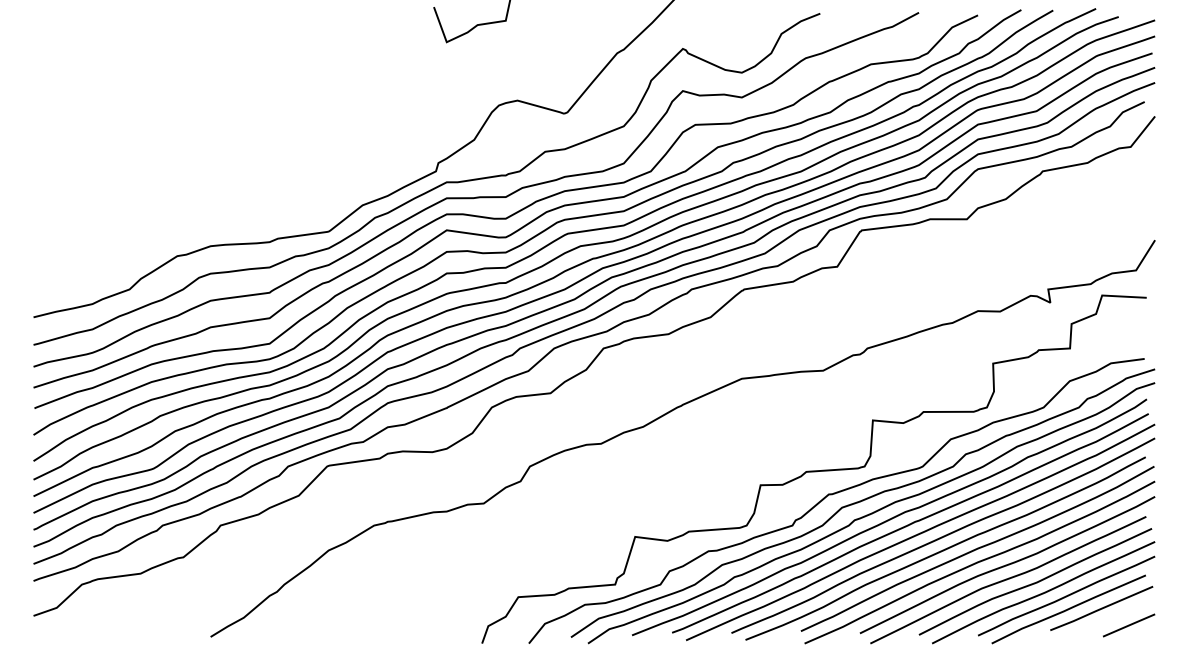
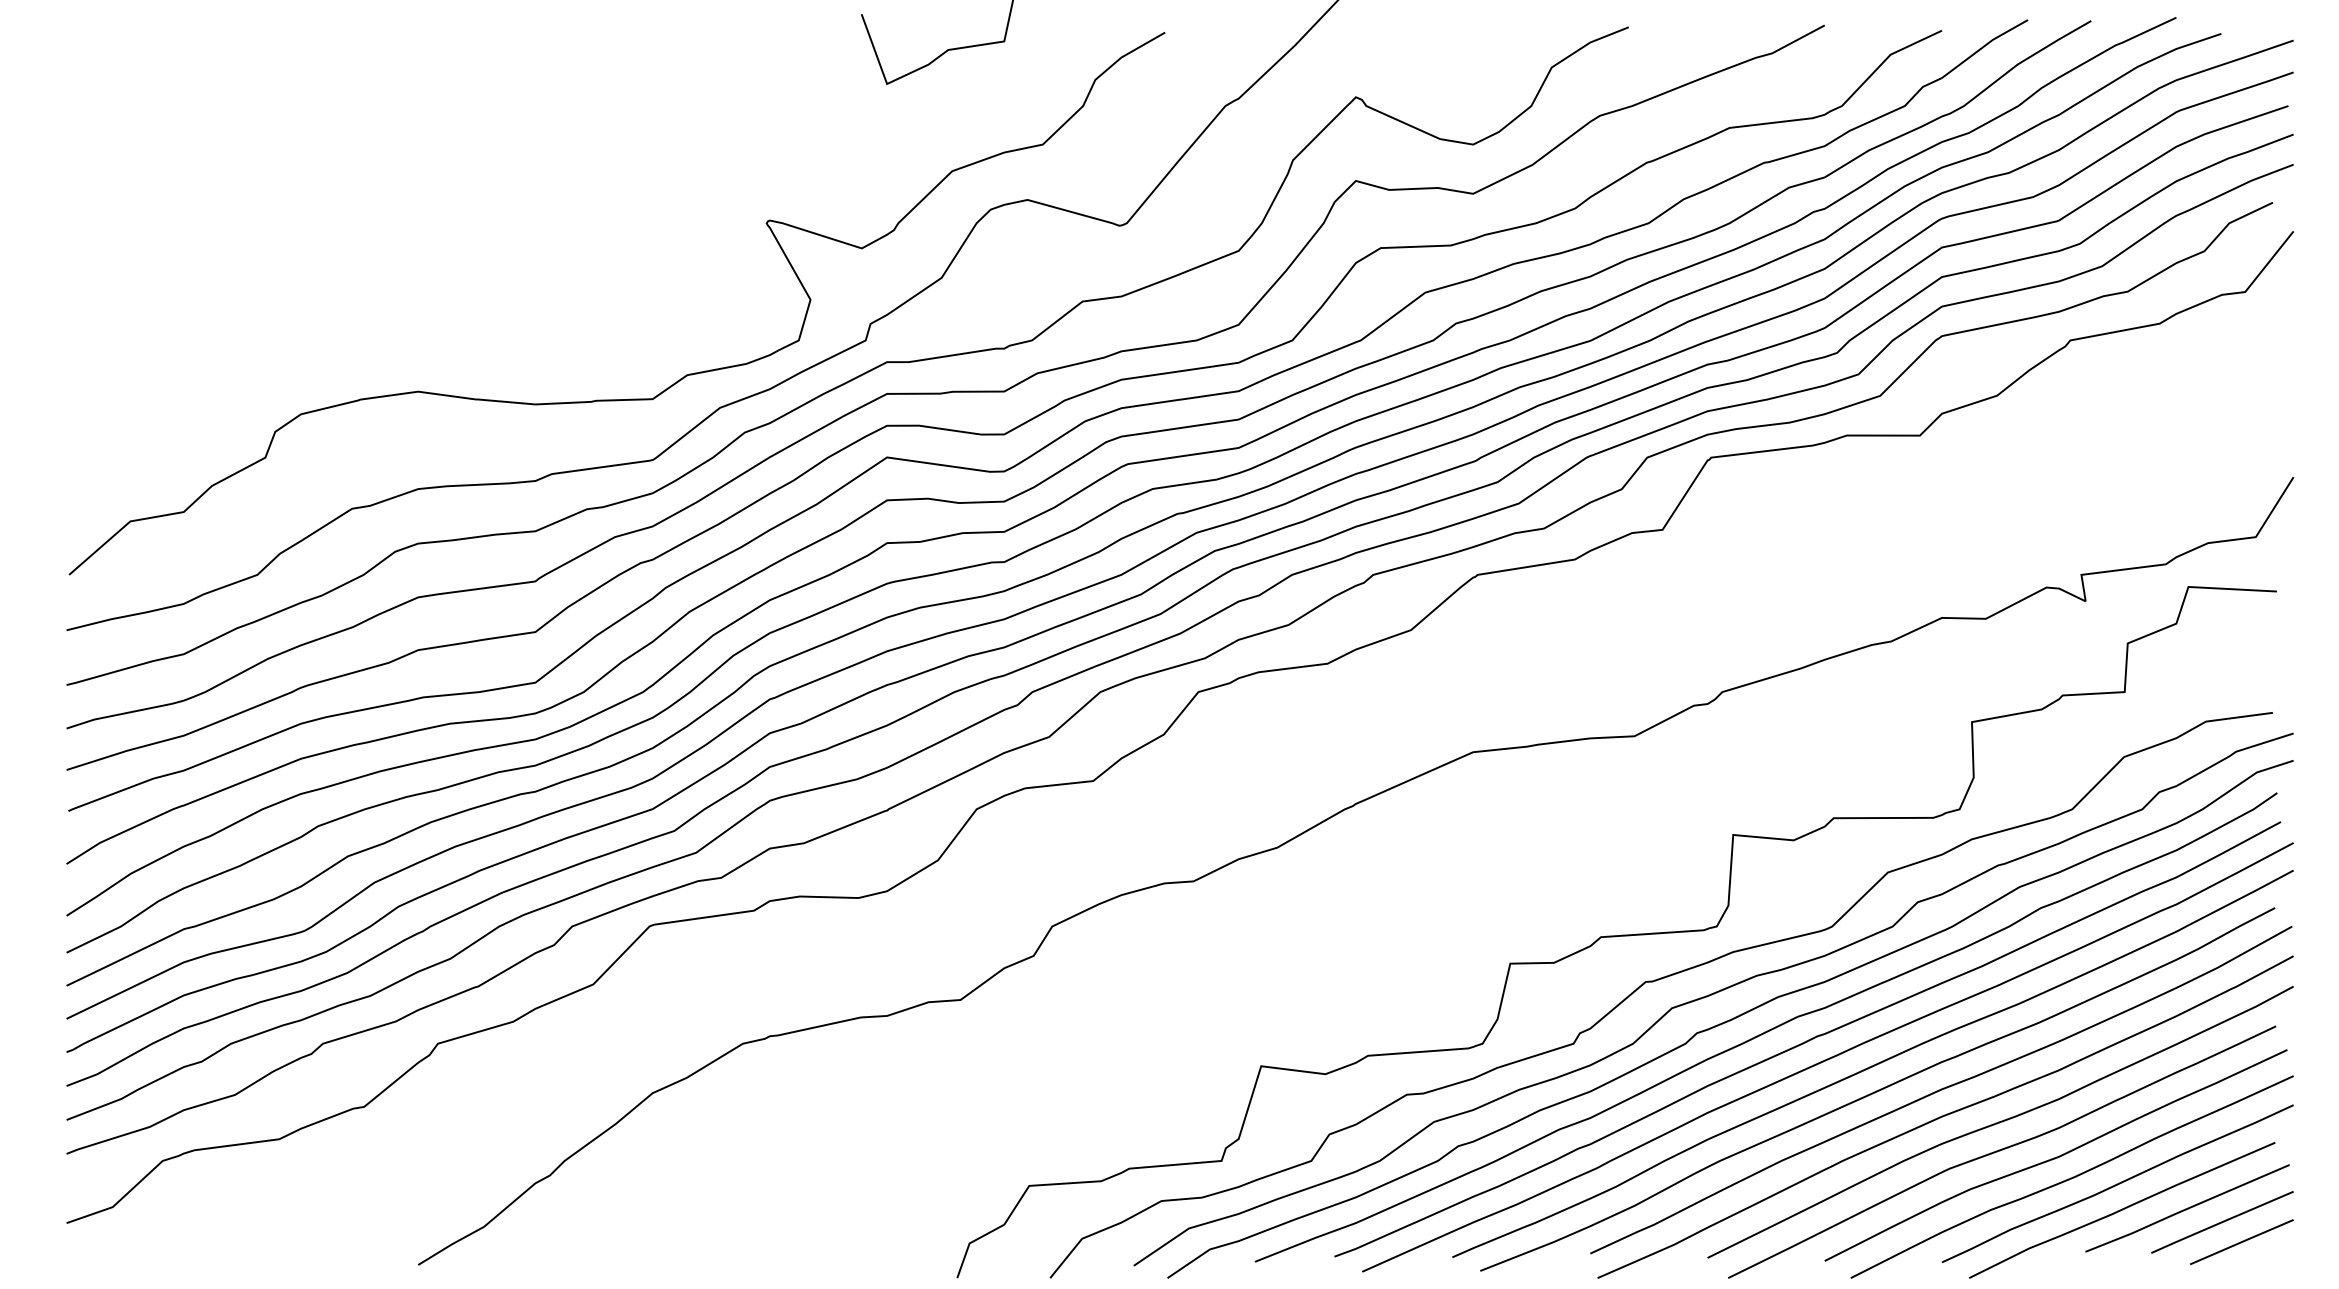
curve: (310, 200) -> (616, 398), added
line: (1119, 615) -> (2222, 1222), added

